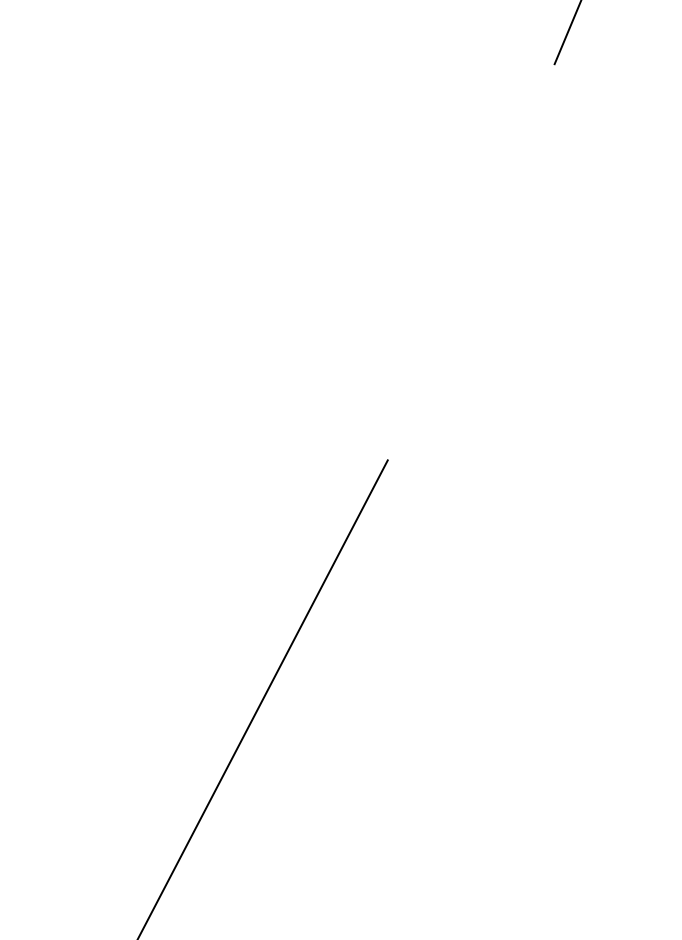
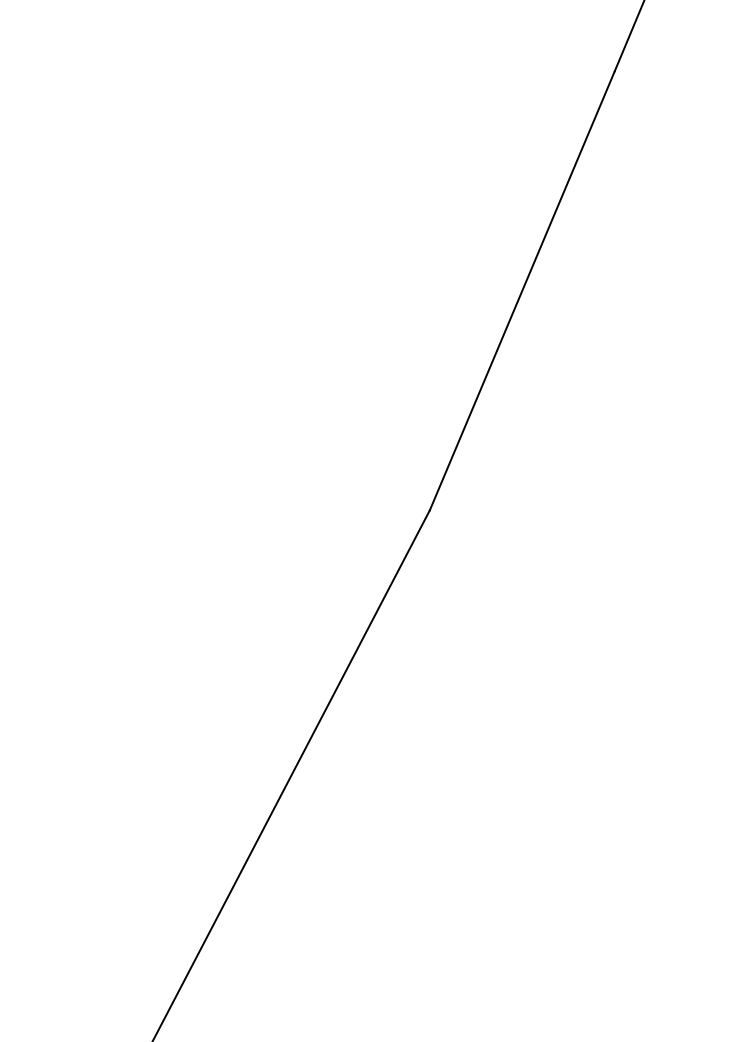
line: (470, 262) -> (521, 290), added

